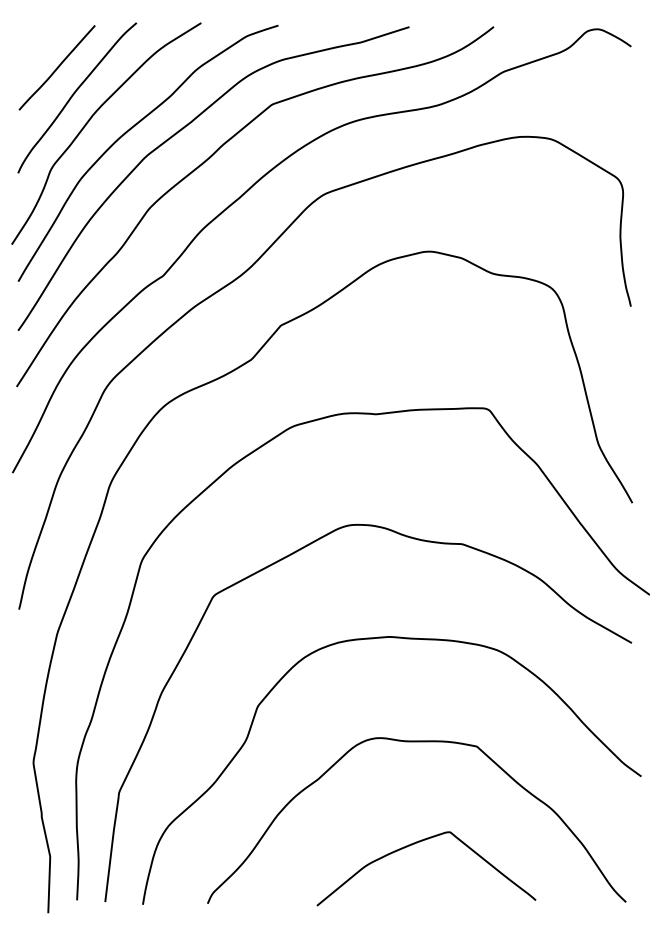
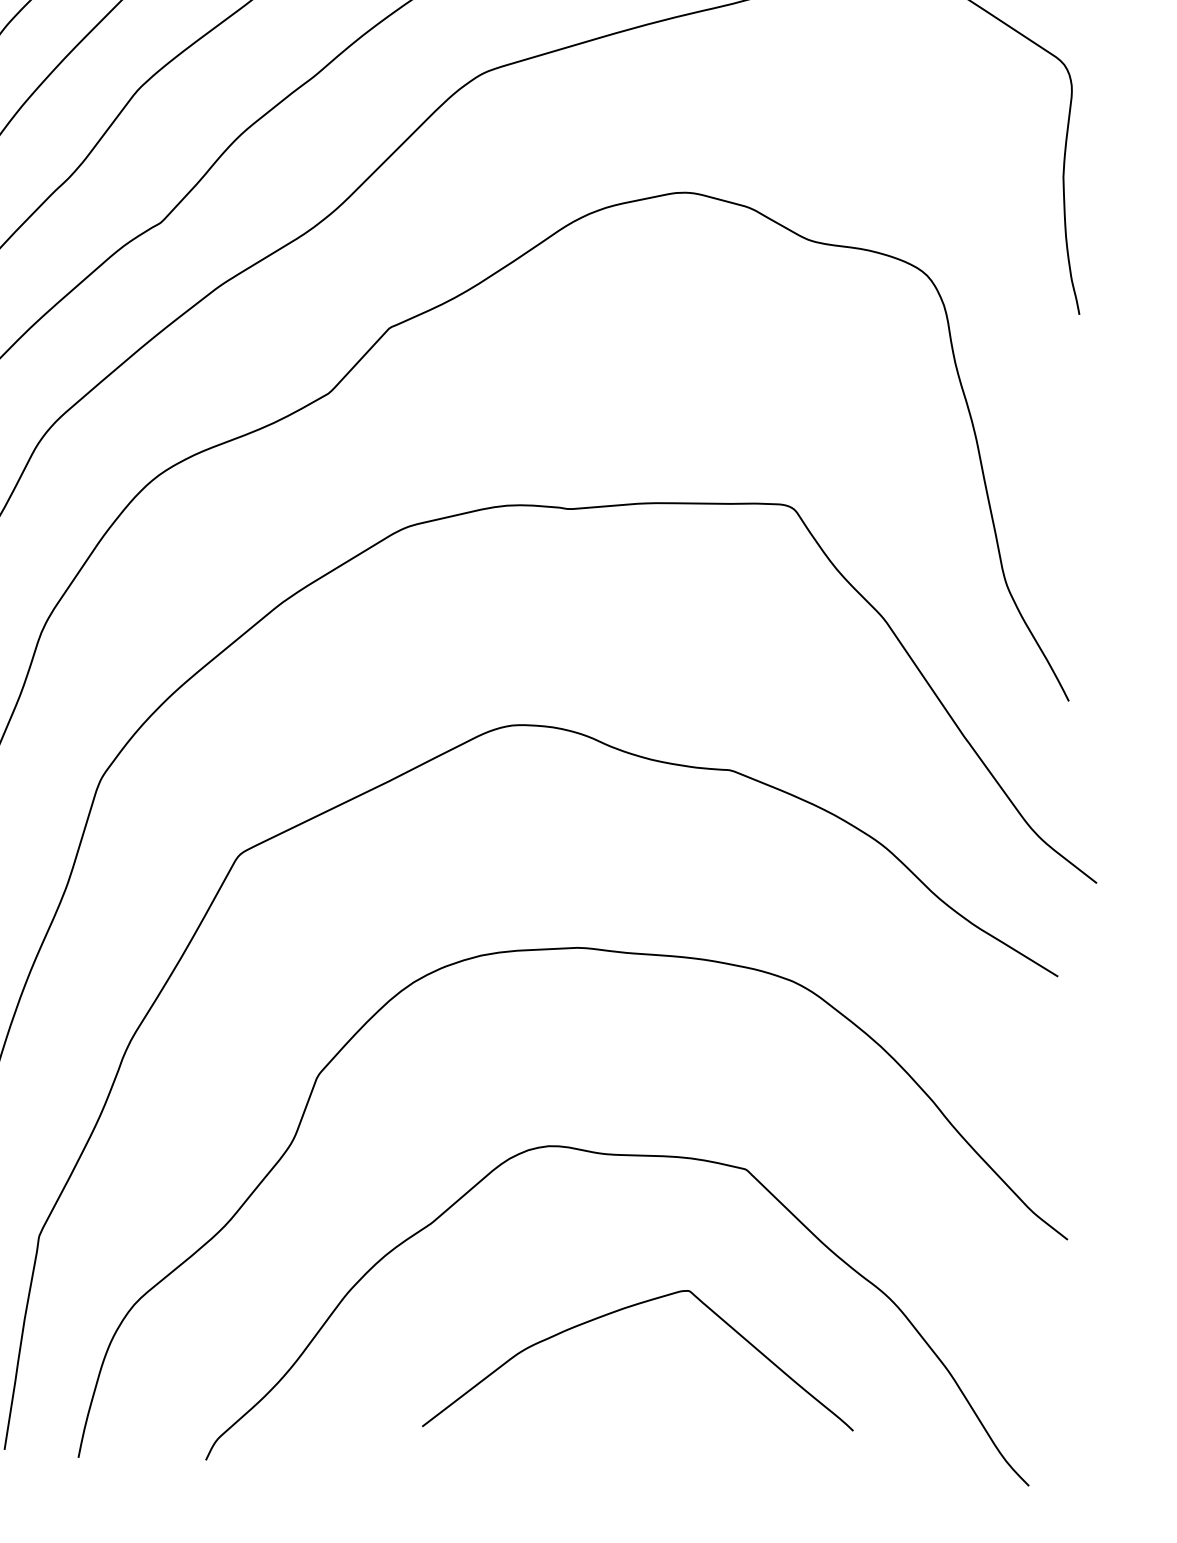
curve: (417, 843) -> (624, 1310), moved

